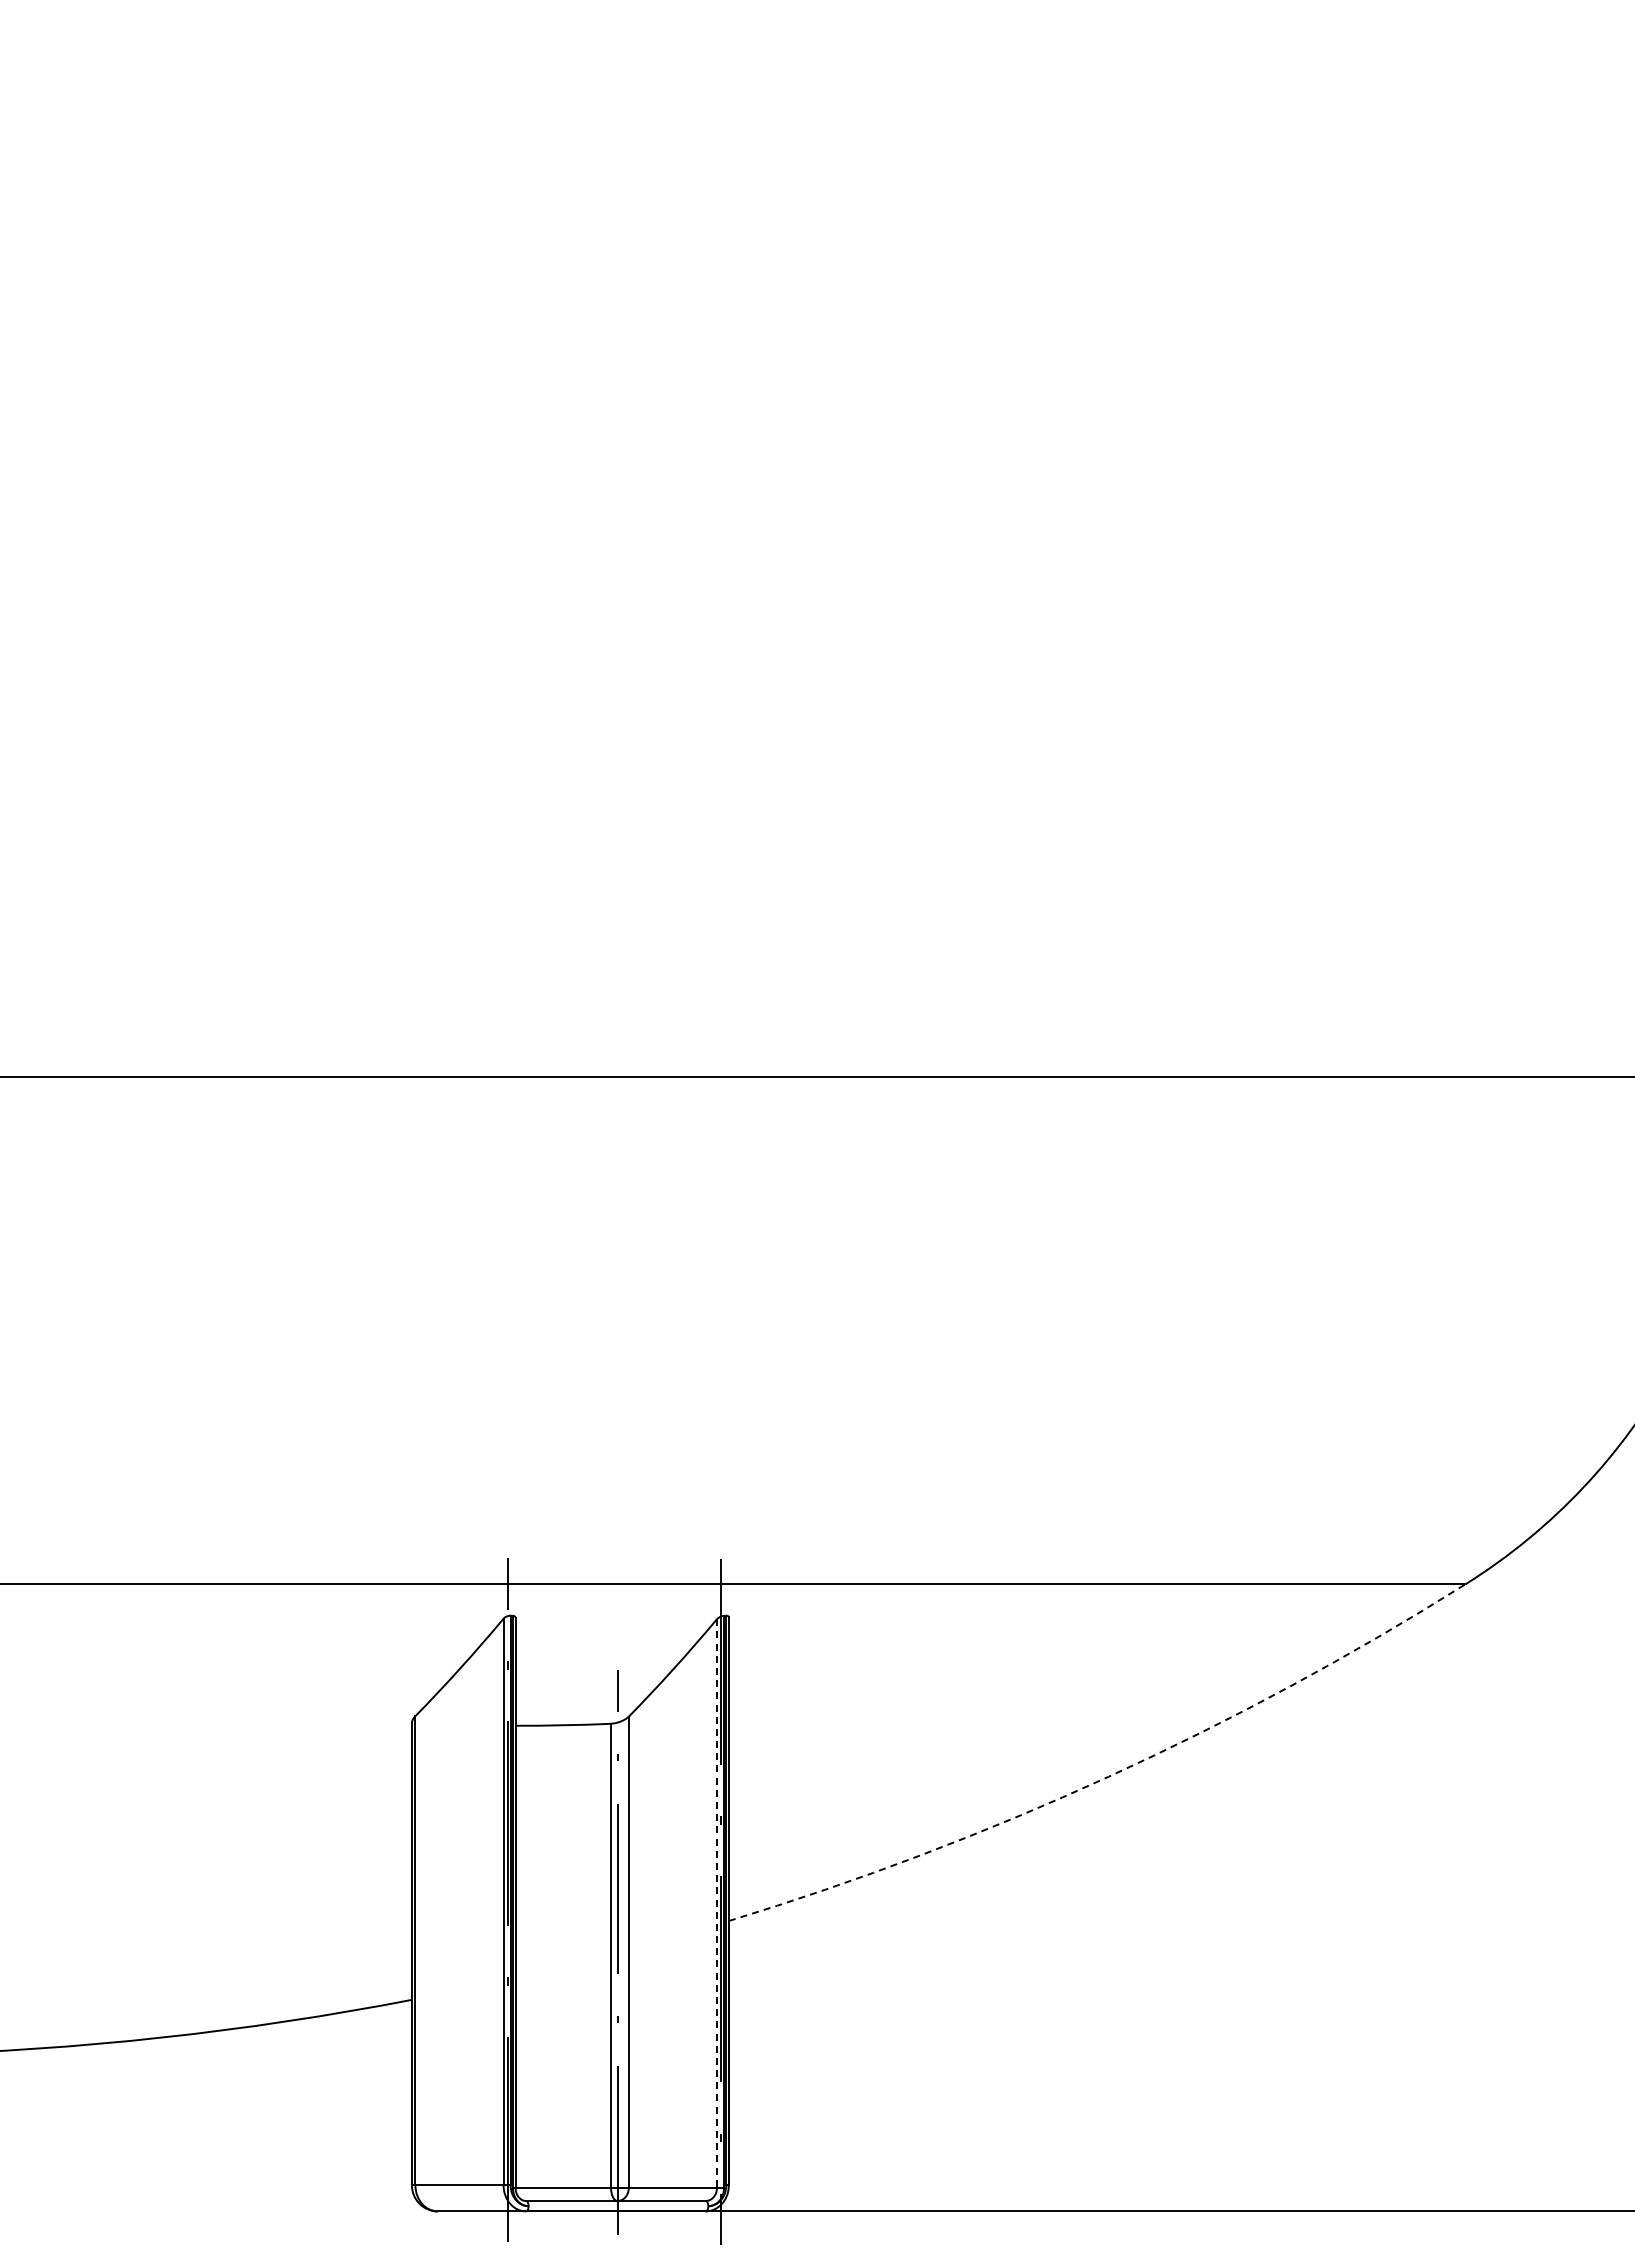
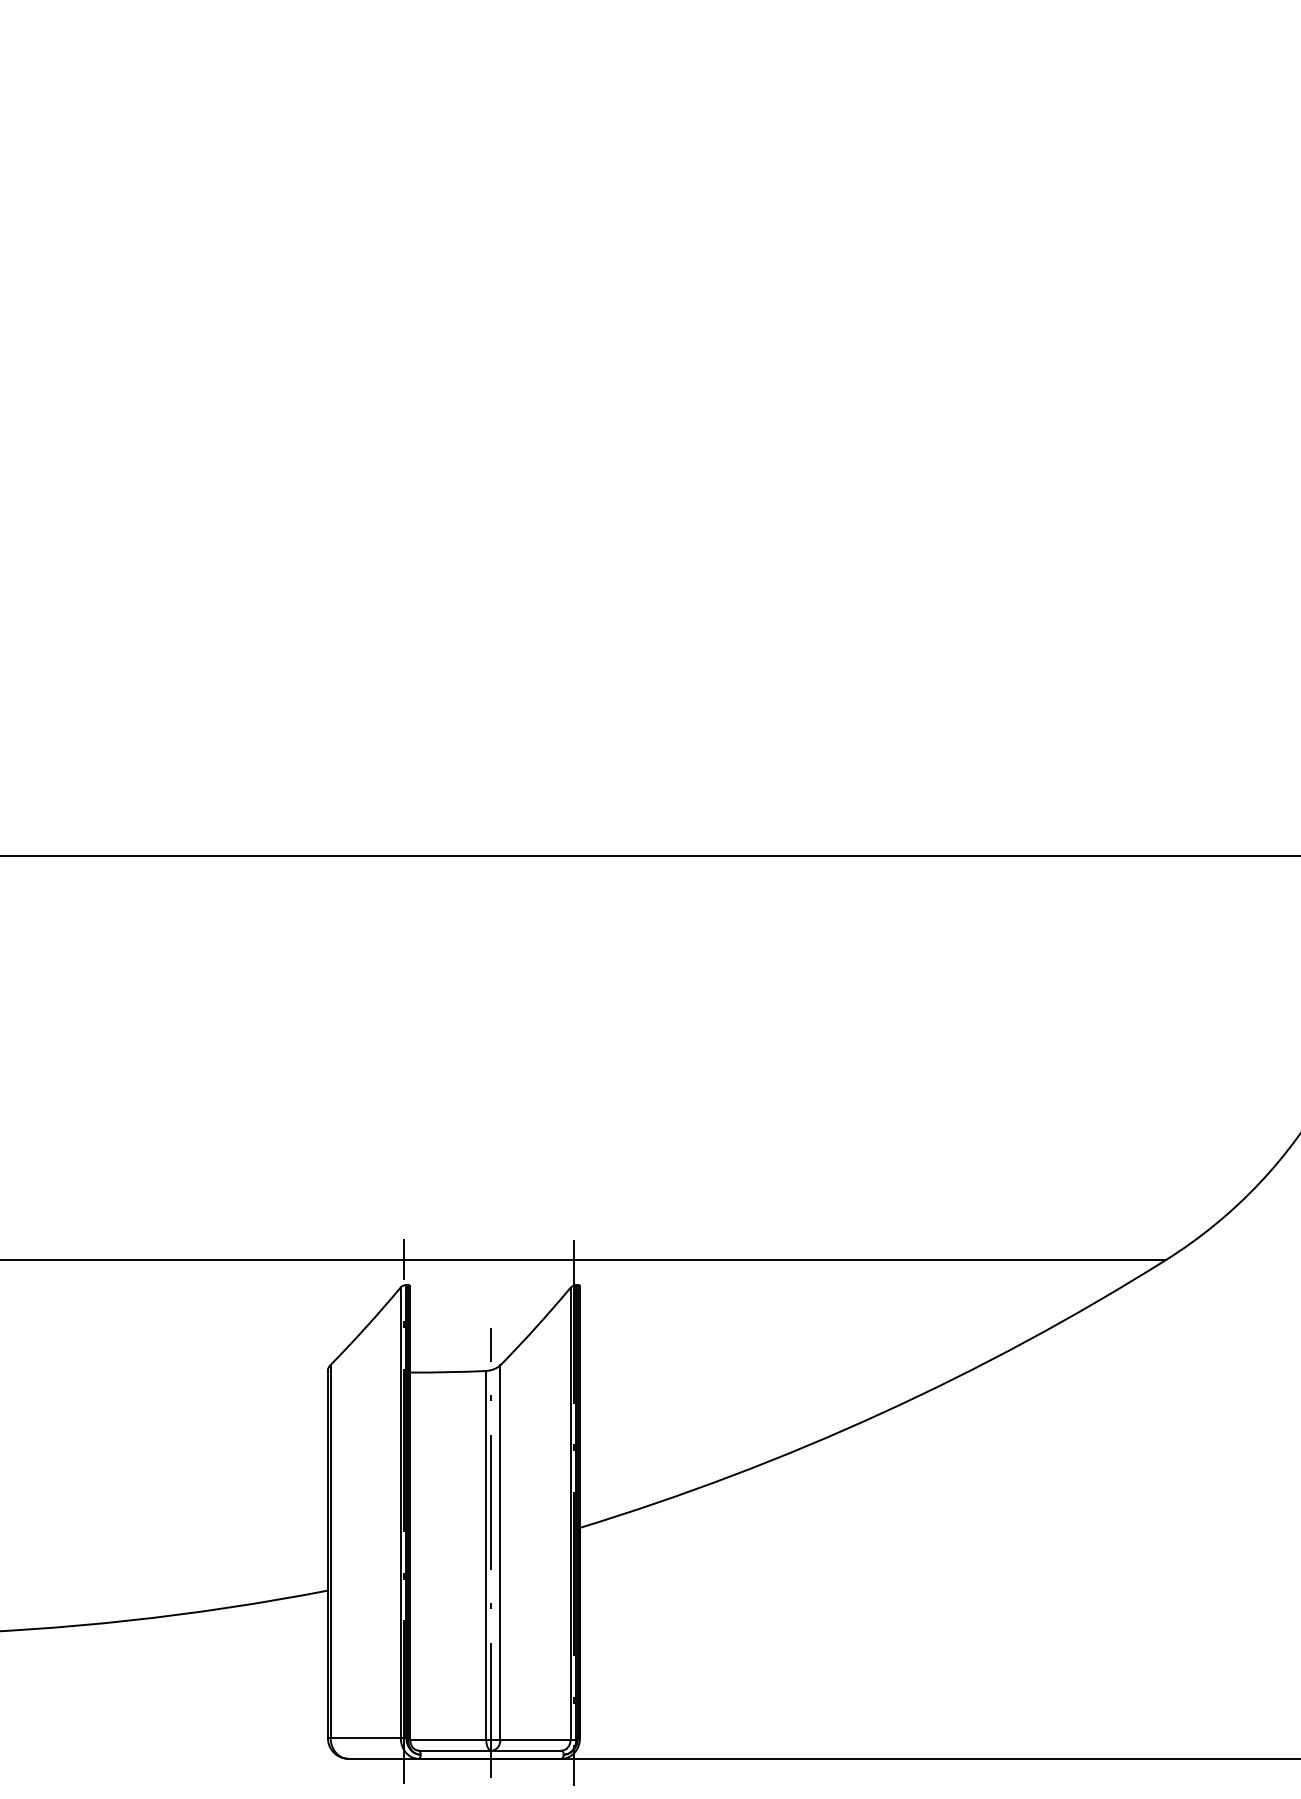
arc: (1108, 1776) -> (881, 1412), dashed -> solid
line: (716, 1904) -> (570, 1514), dashed -> solid

